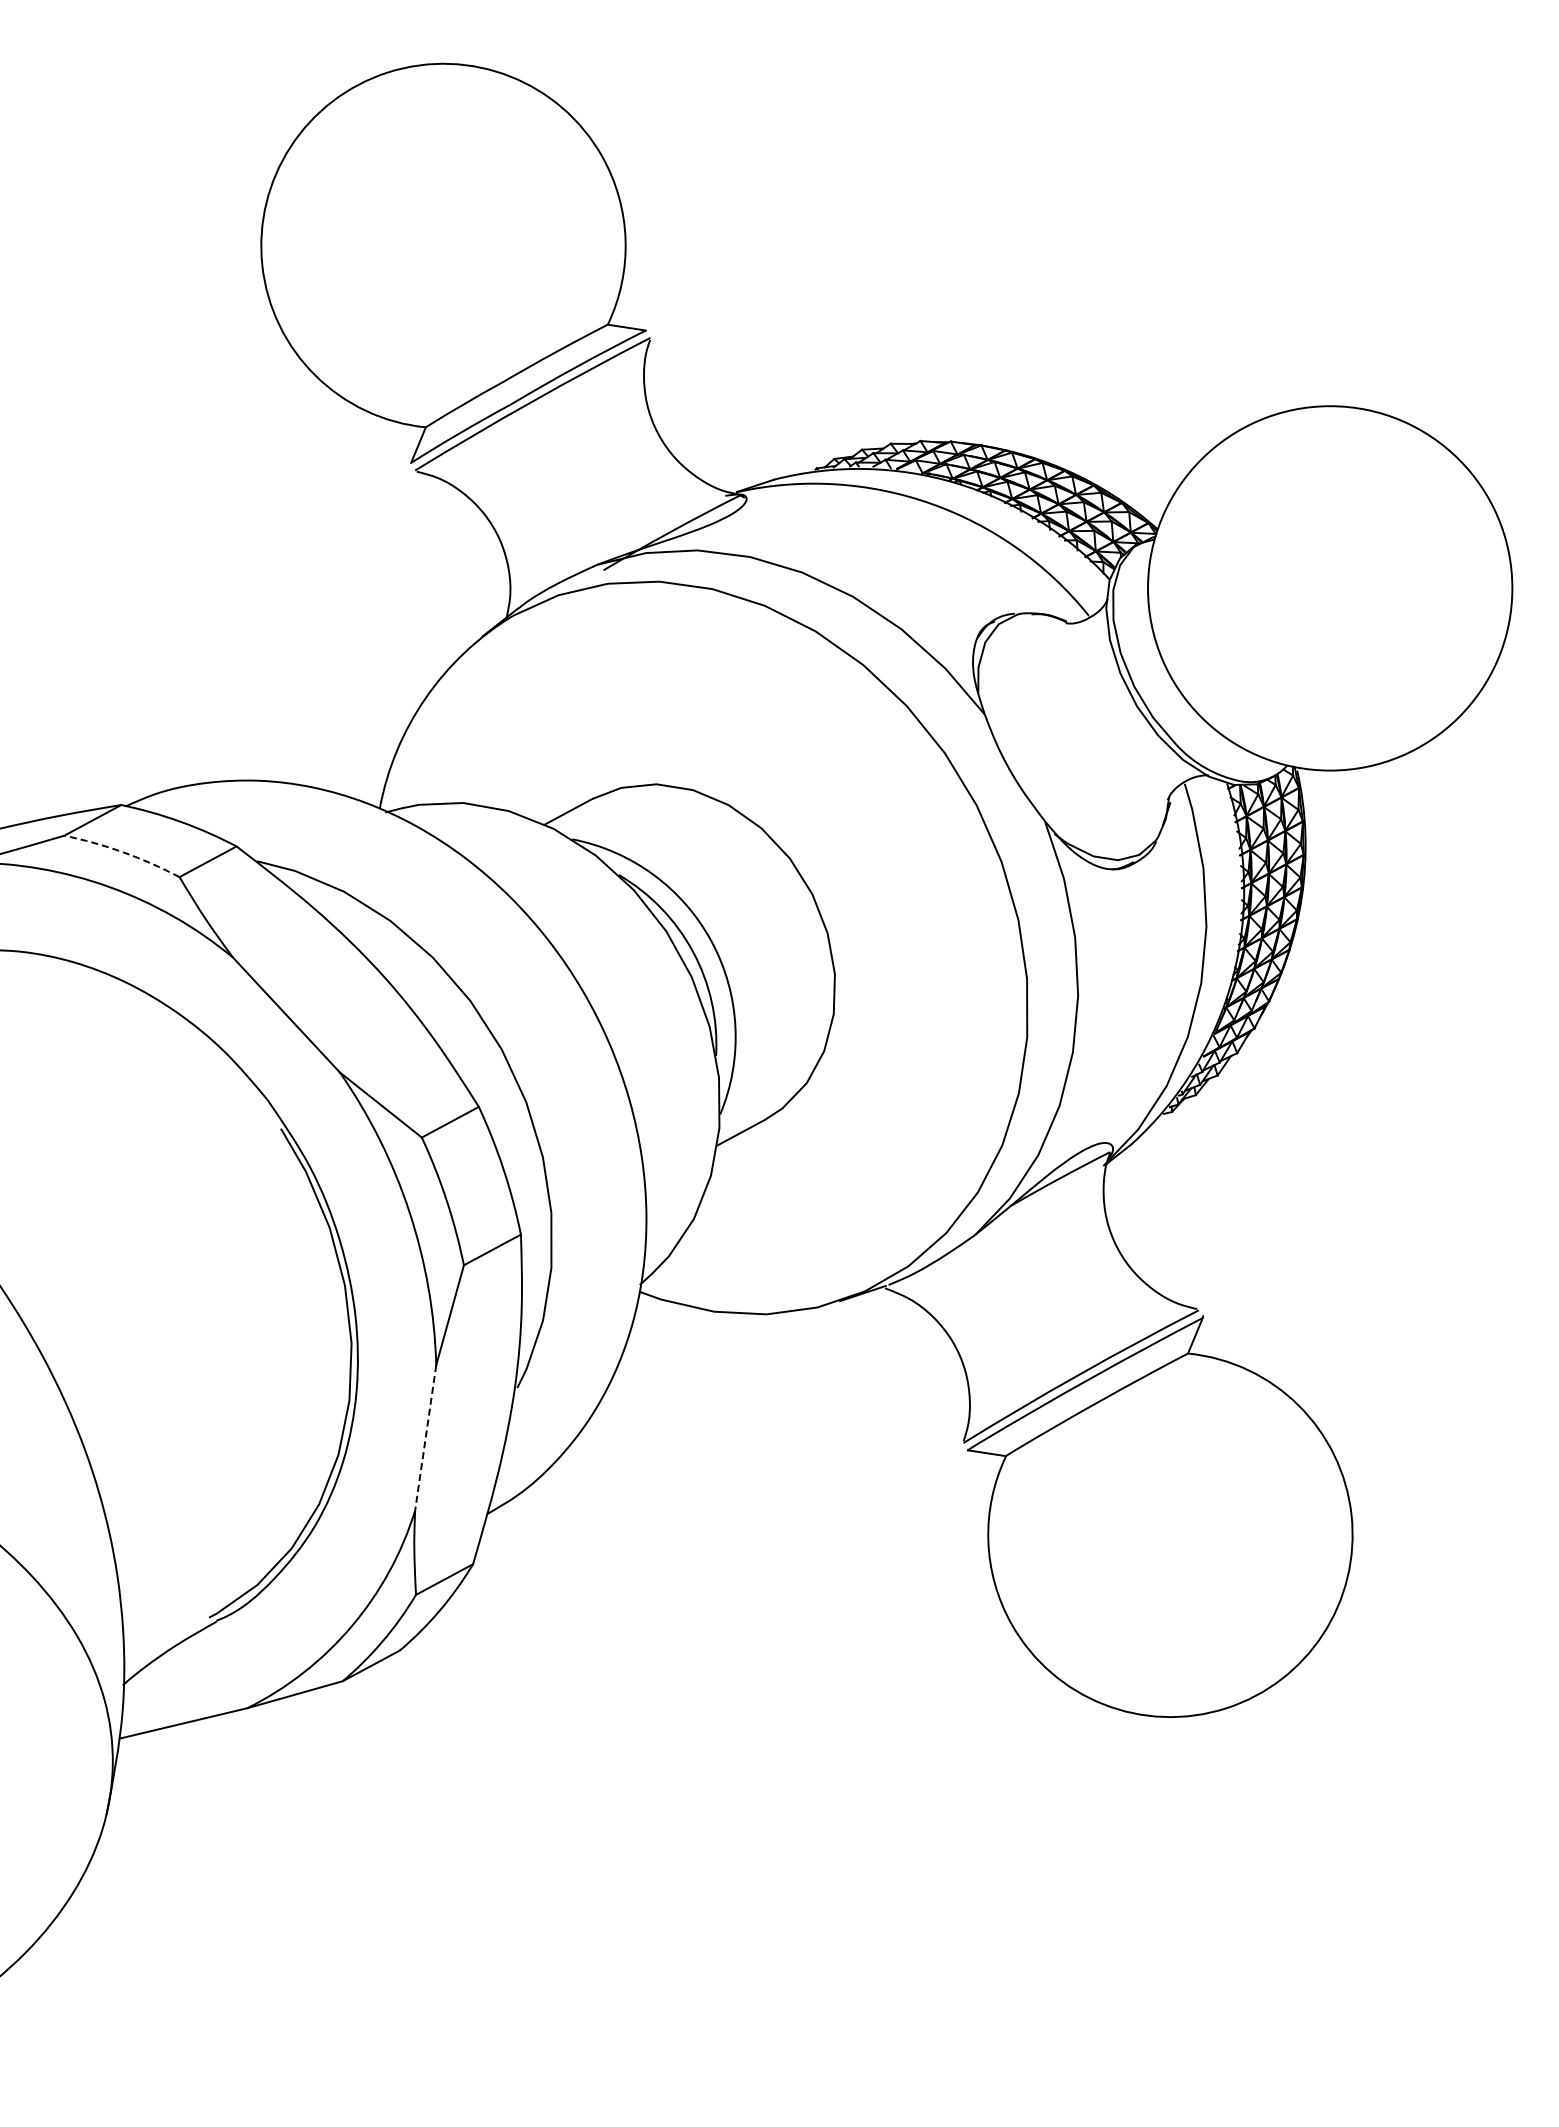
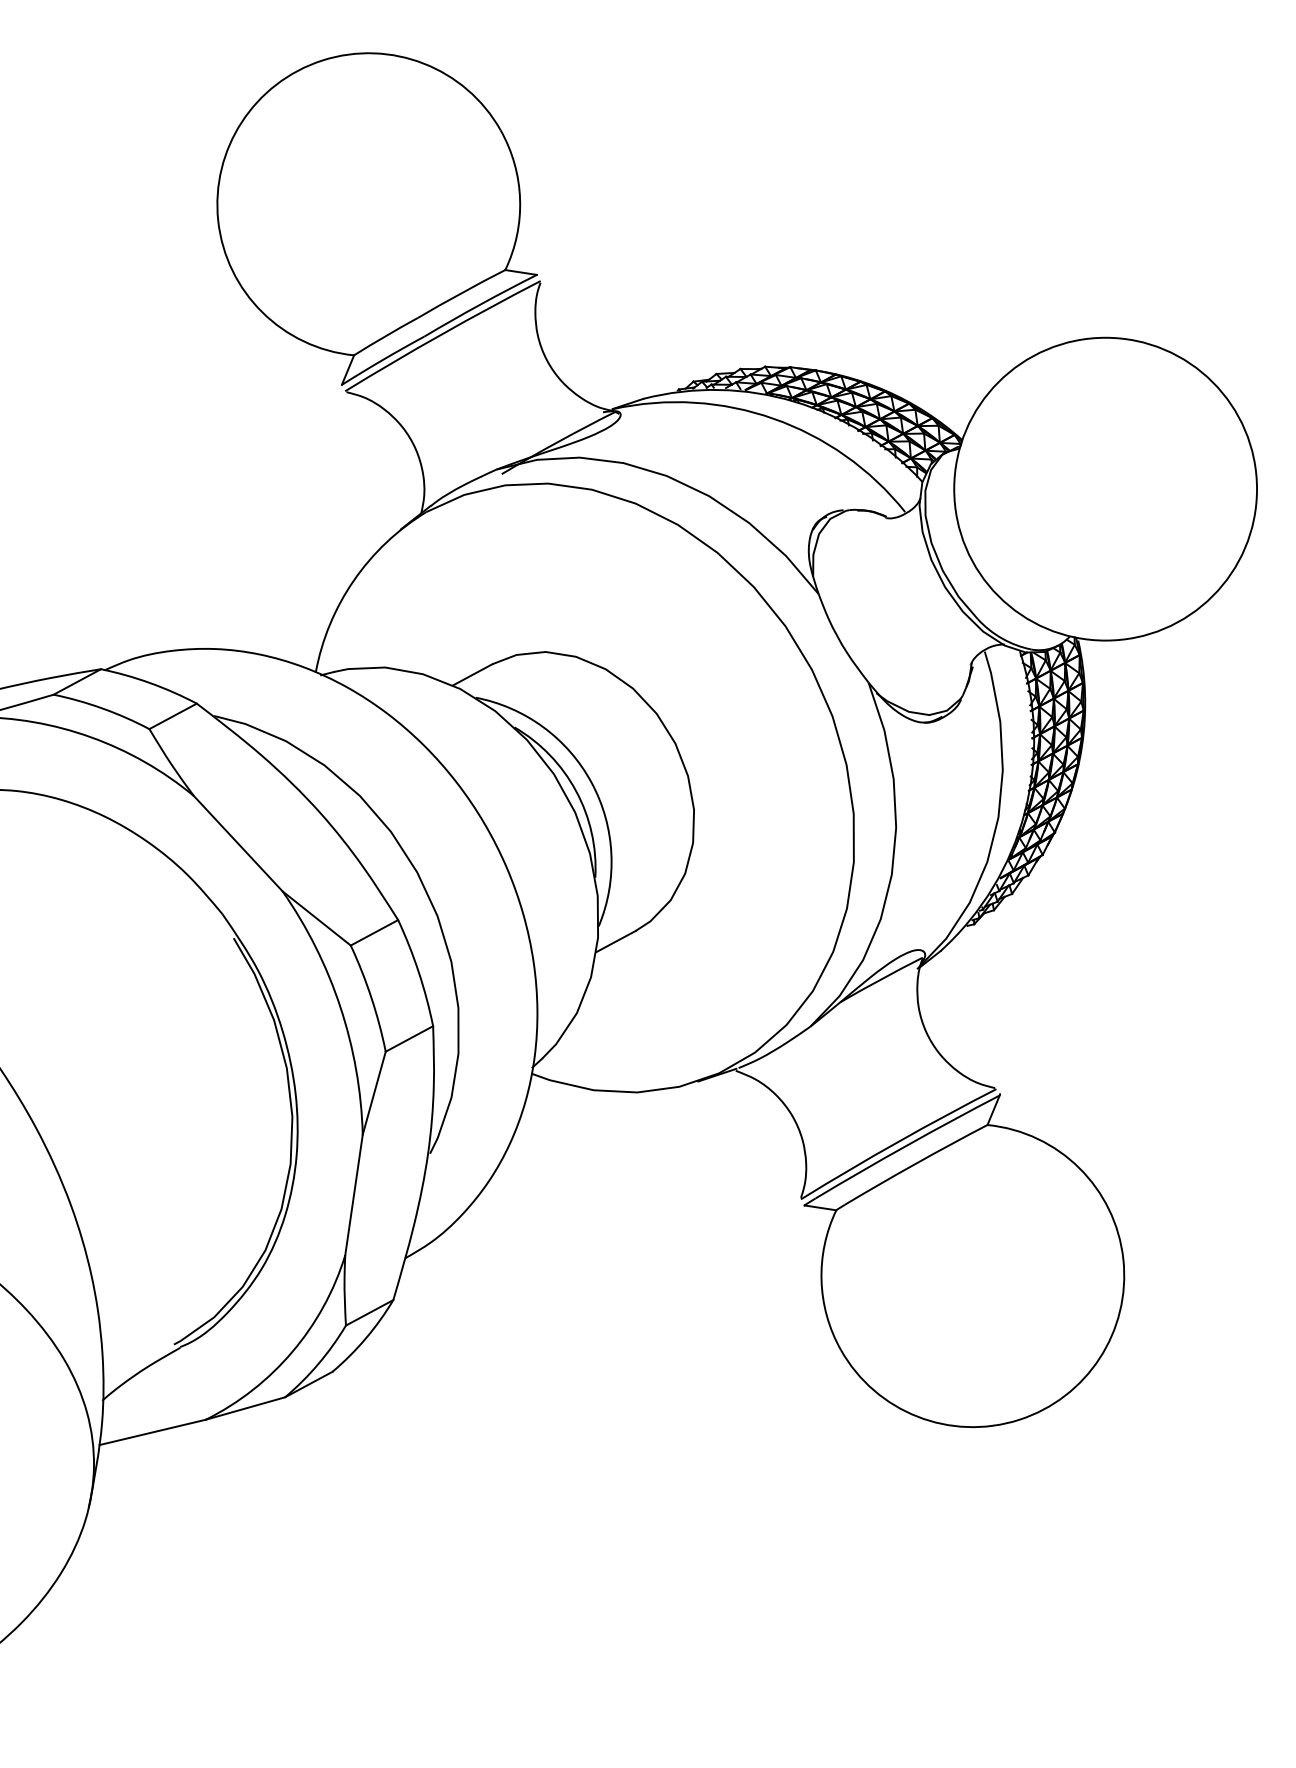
arc: (123, 852) -> (102, 708), dashed -> solid
line: (425, 1438) -> (353, 1195), dashed -> solid

